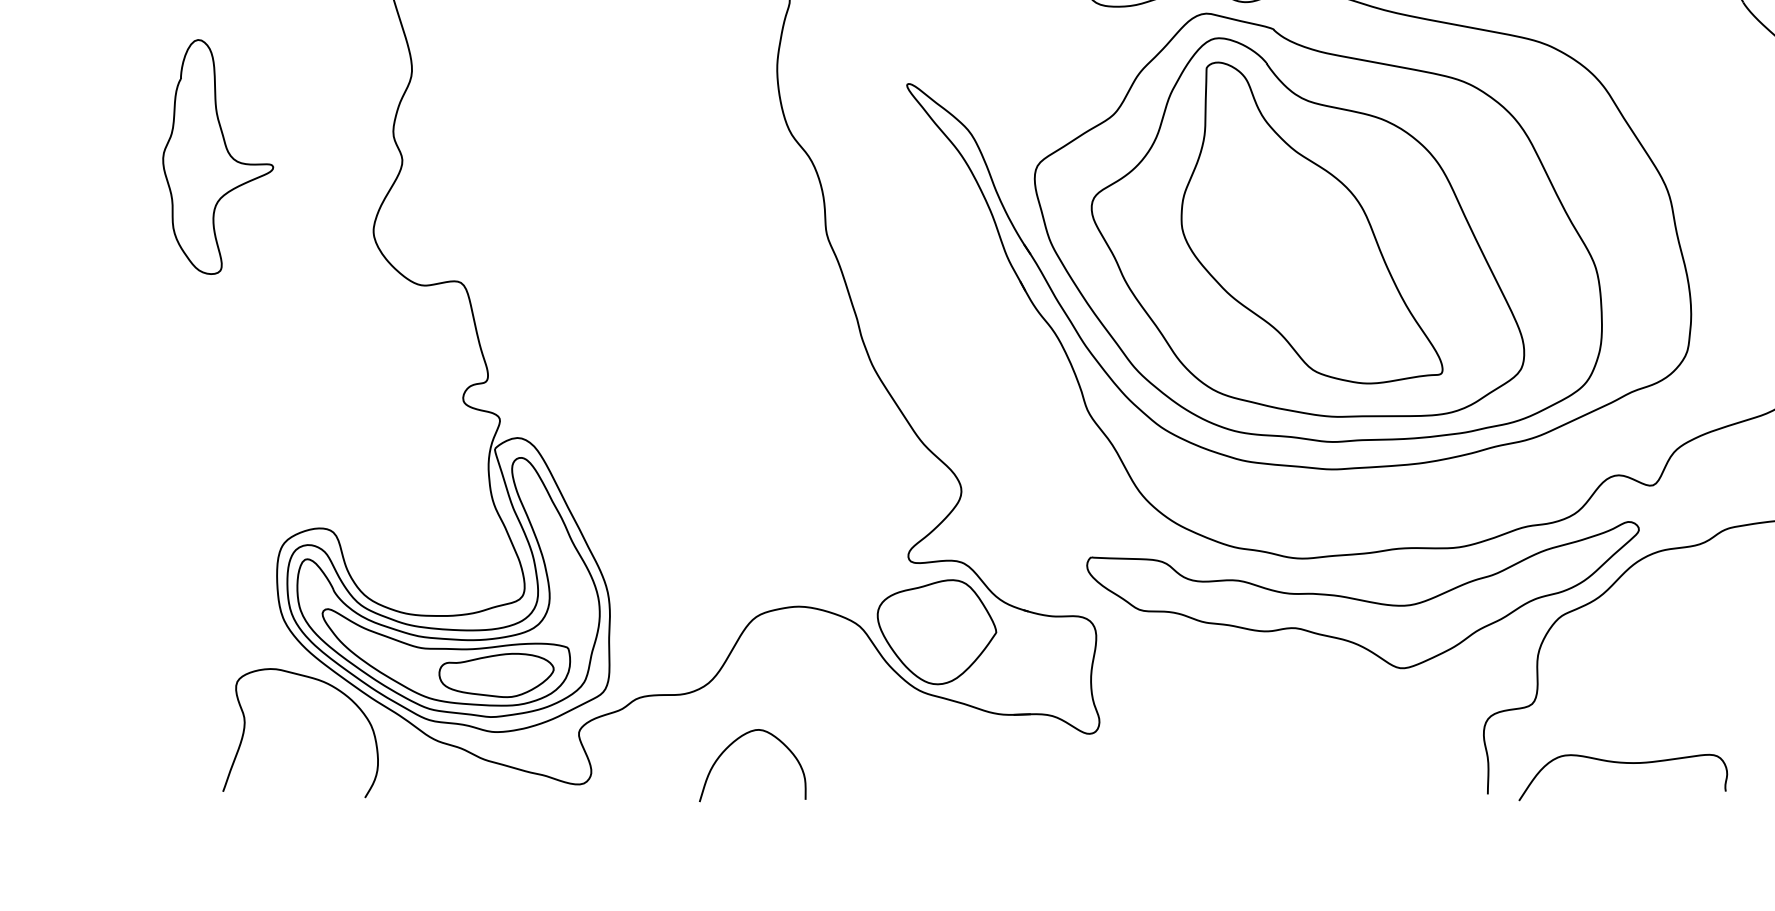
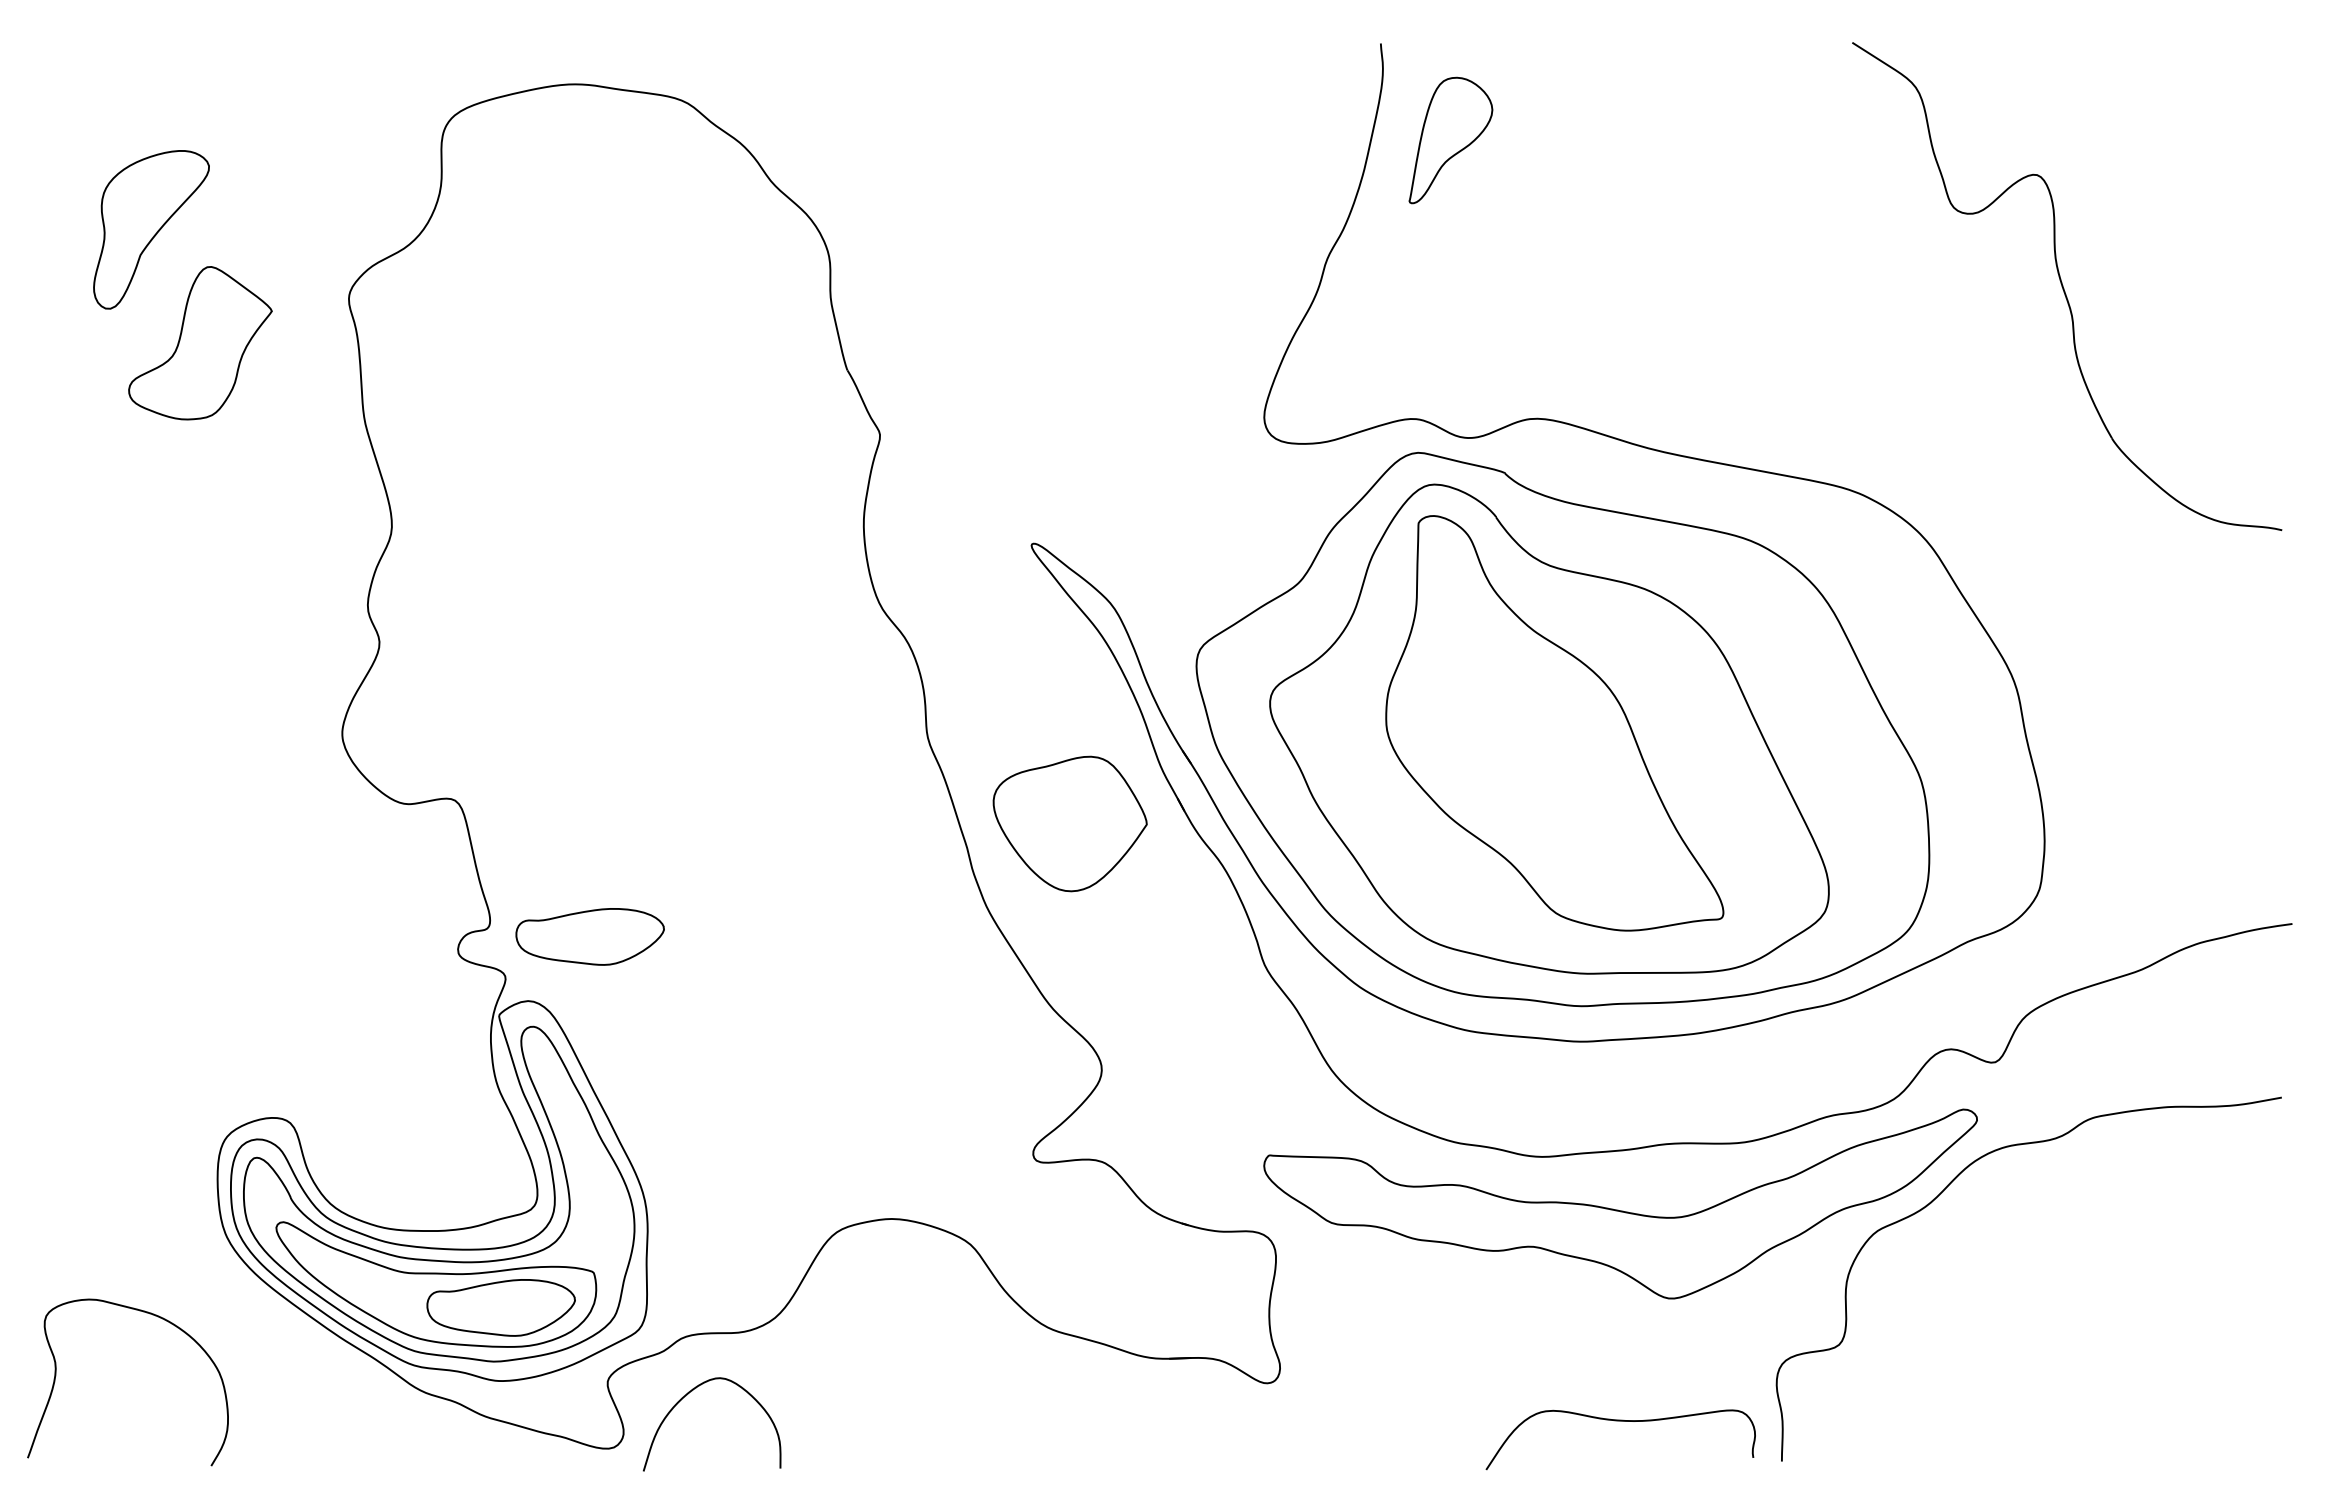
part: (218, 157) -> (141, 638), removed
part: (564, 388) -> (589, 936), added
part: (936, 631) -> (1069, 823), moved
curve: (245, 728) -> (56, 1376), moved
curve: (733, 743) -> (687, 1395), moved
curve: (1622, 763) -> (1620, 1421), moved

